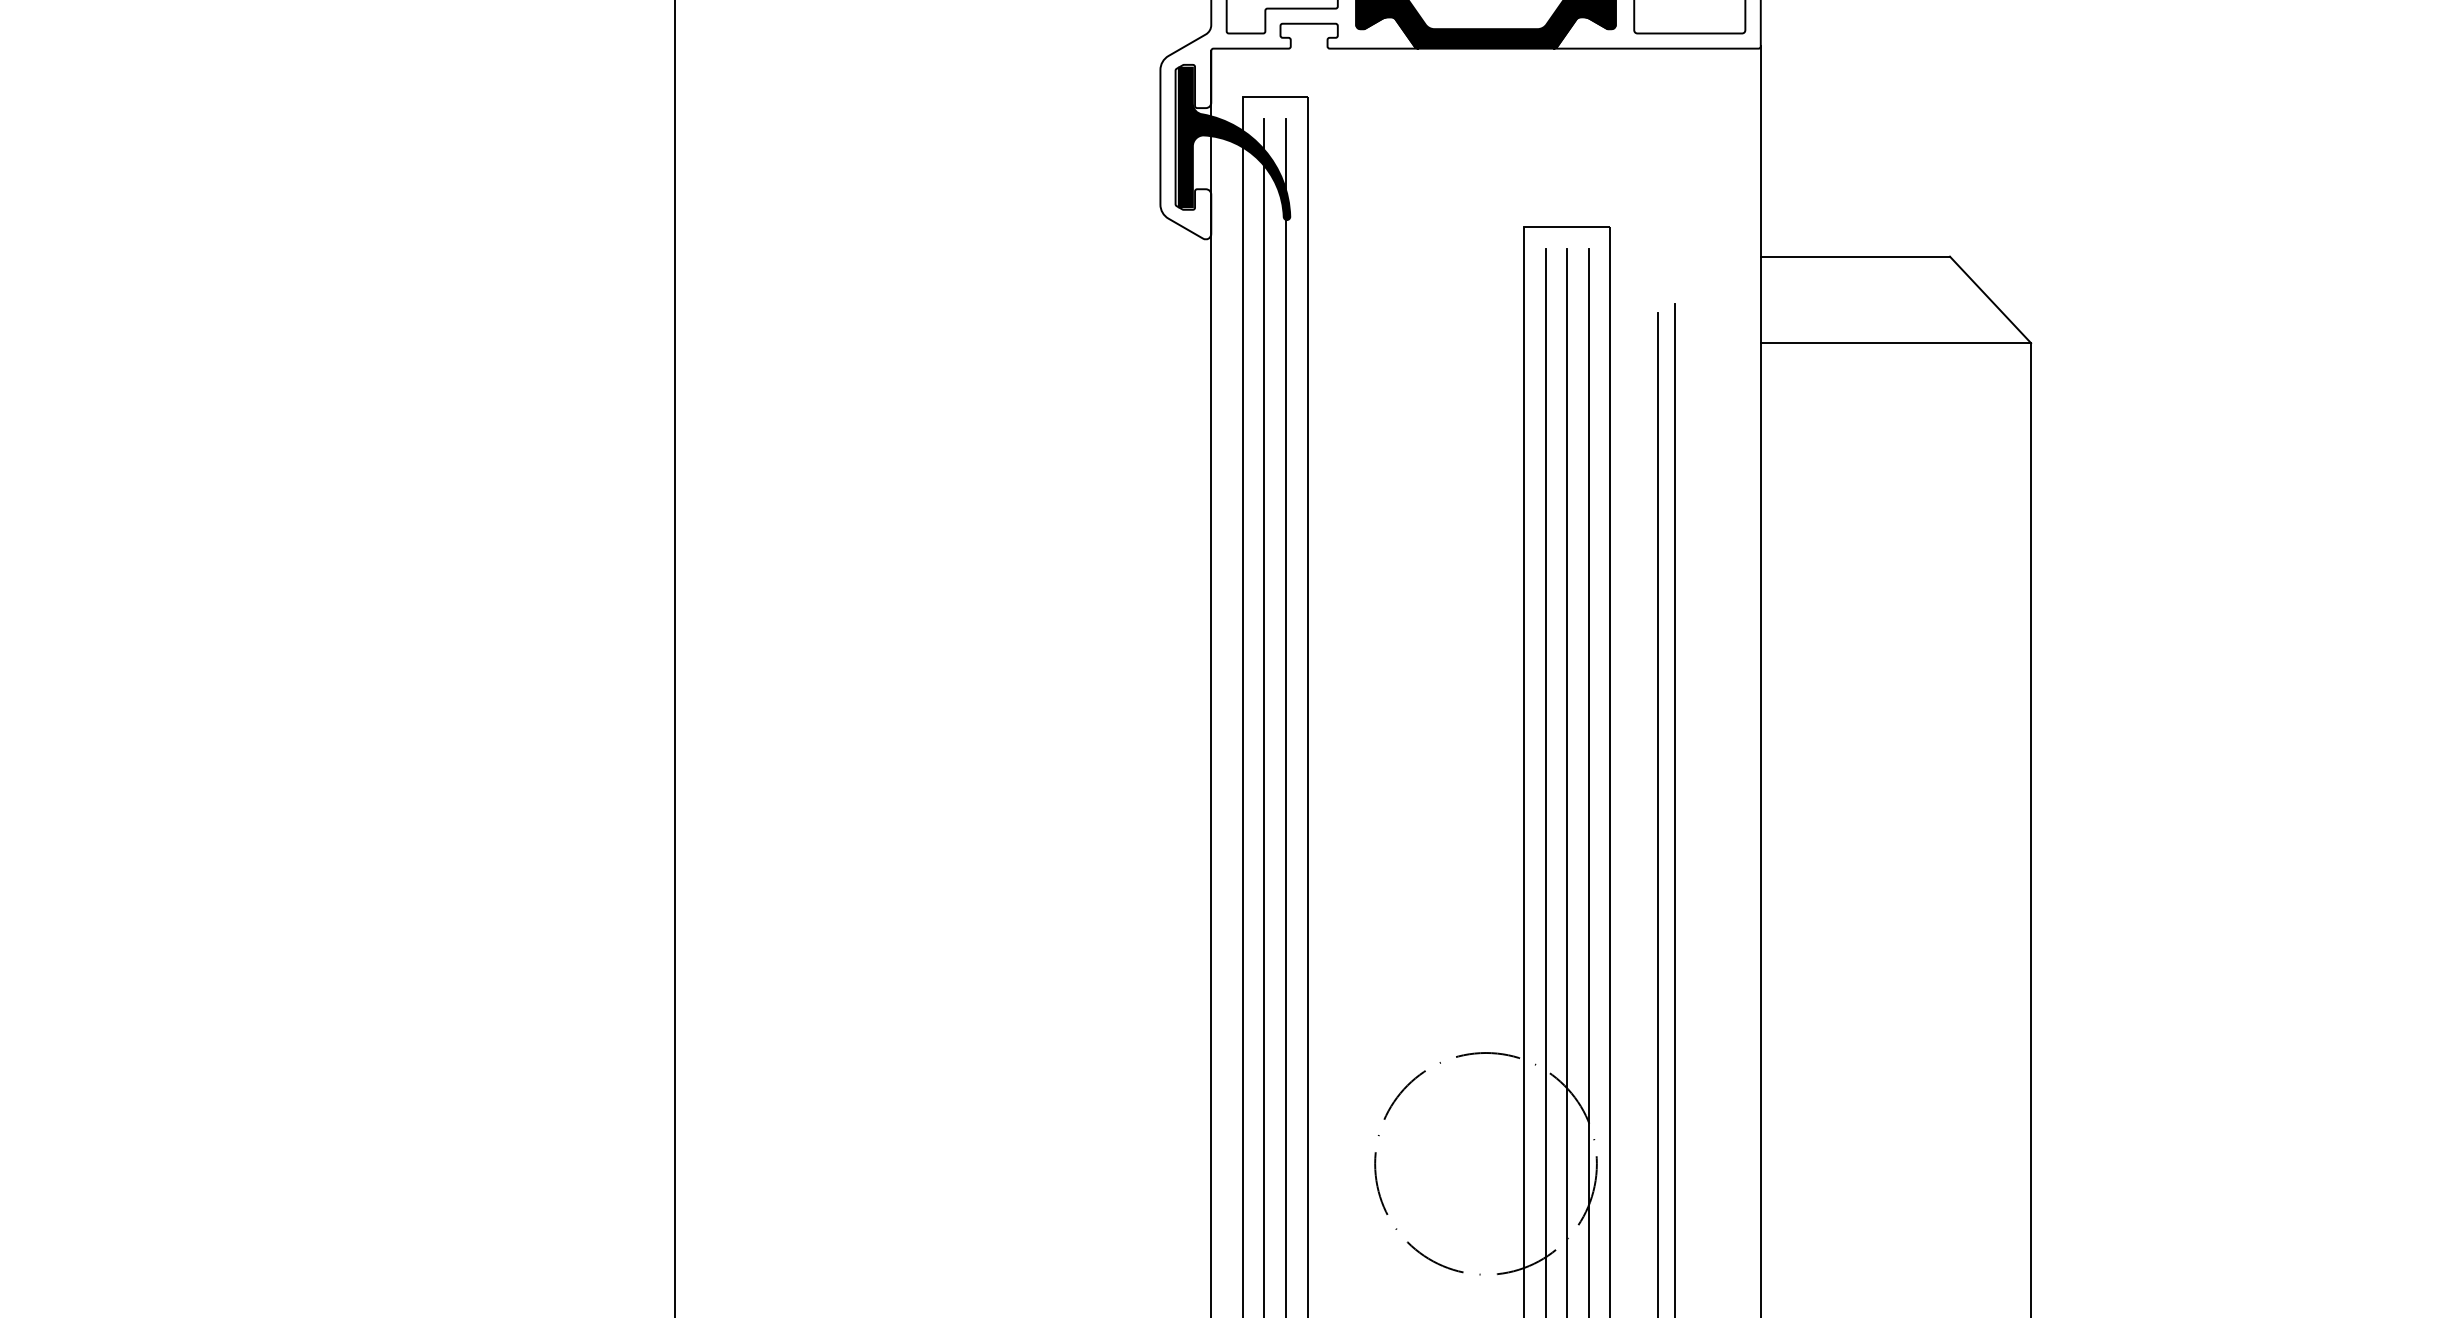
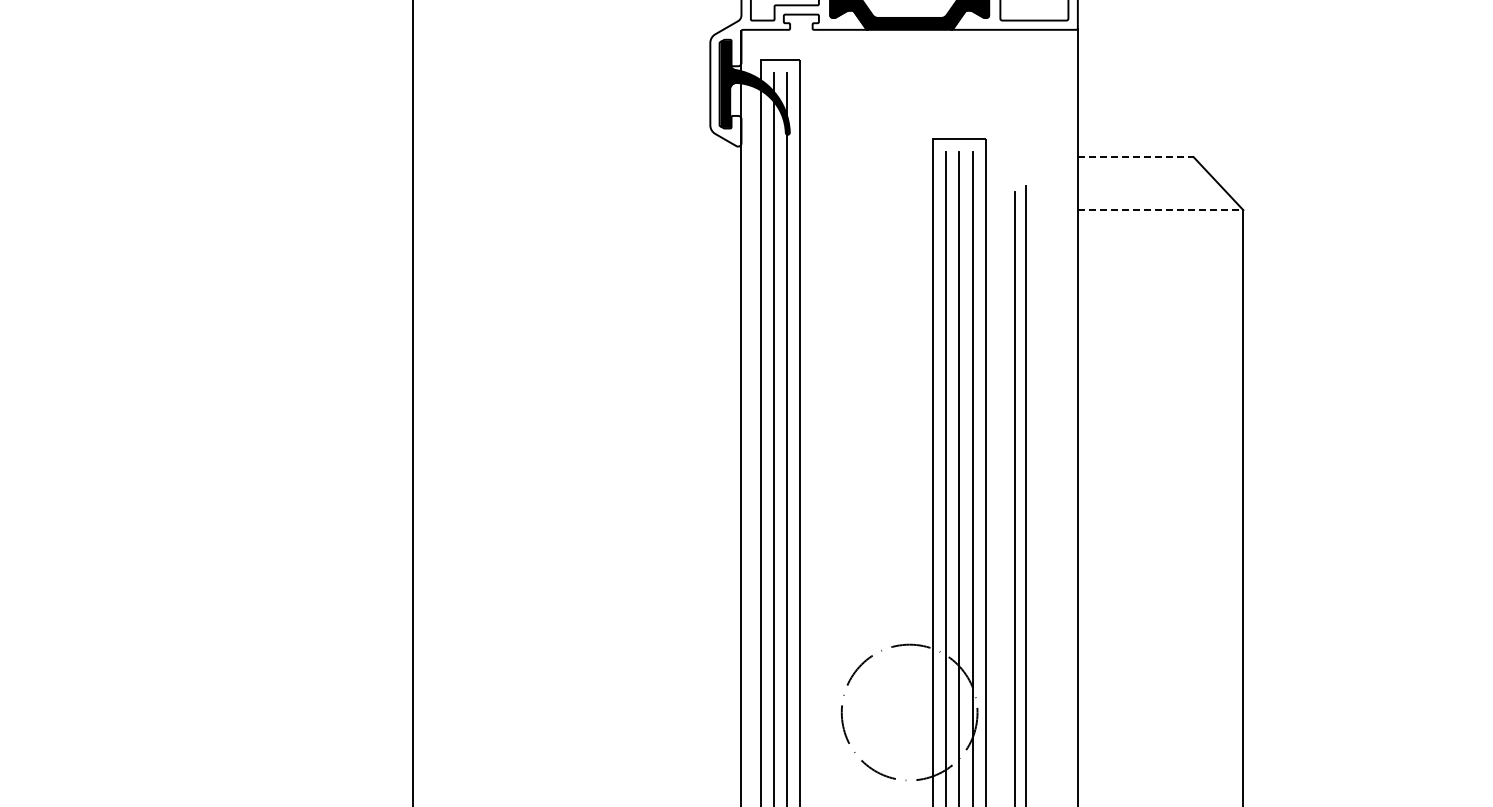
line: (1854, 257) -> (1135, 157), solid -> dashed
line: (1895, 343) -> (1160, 210), solid -> dashed

